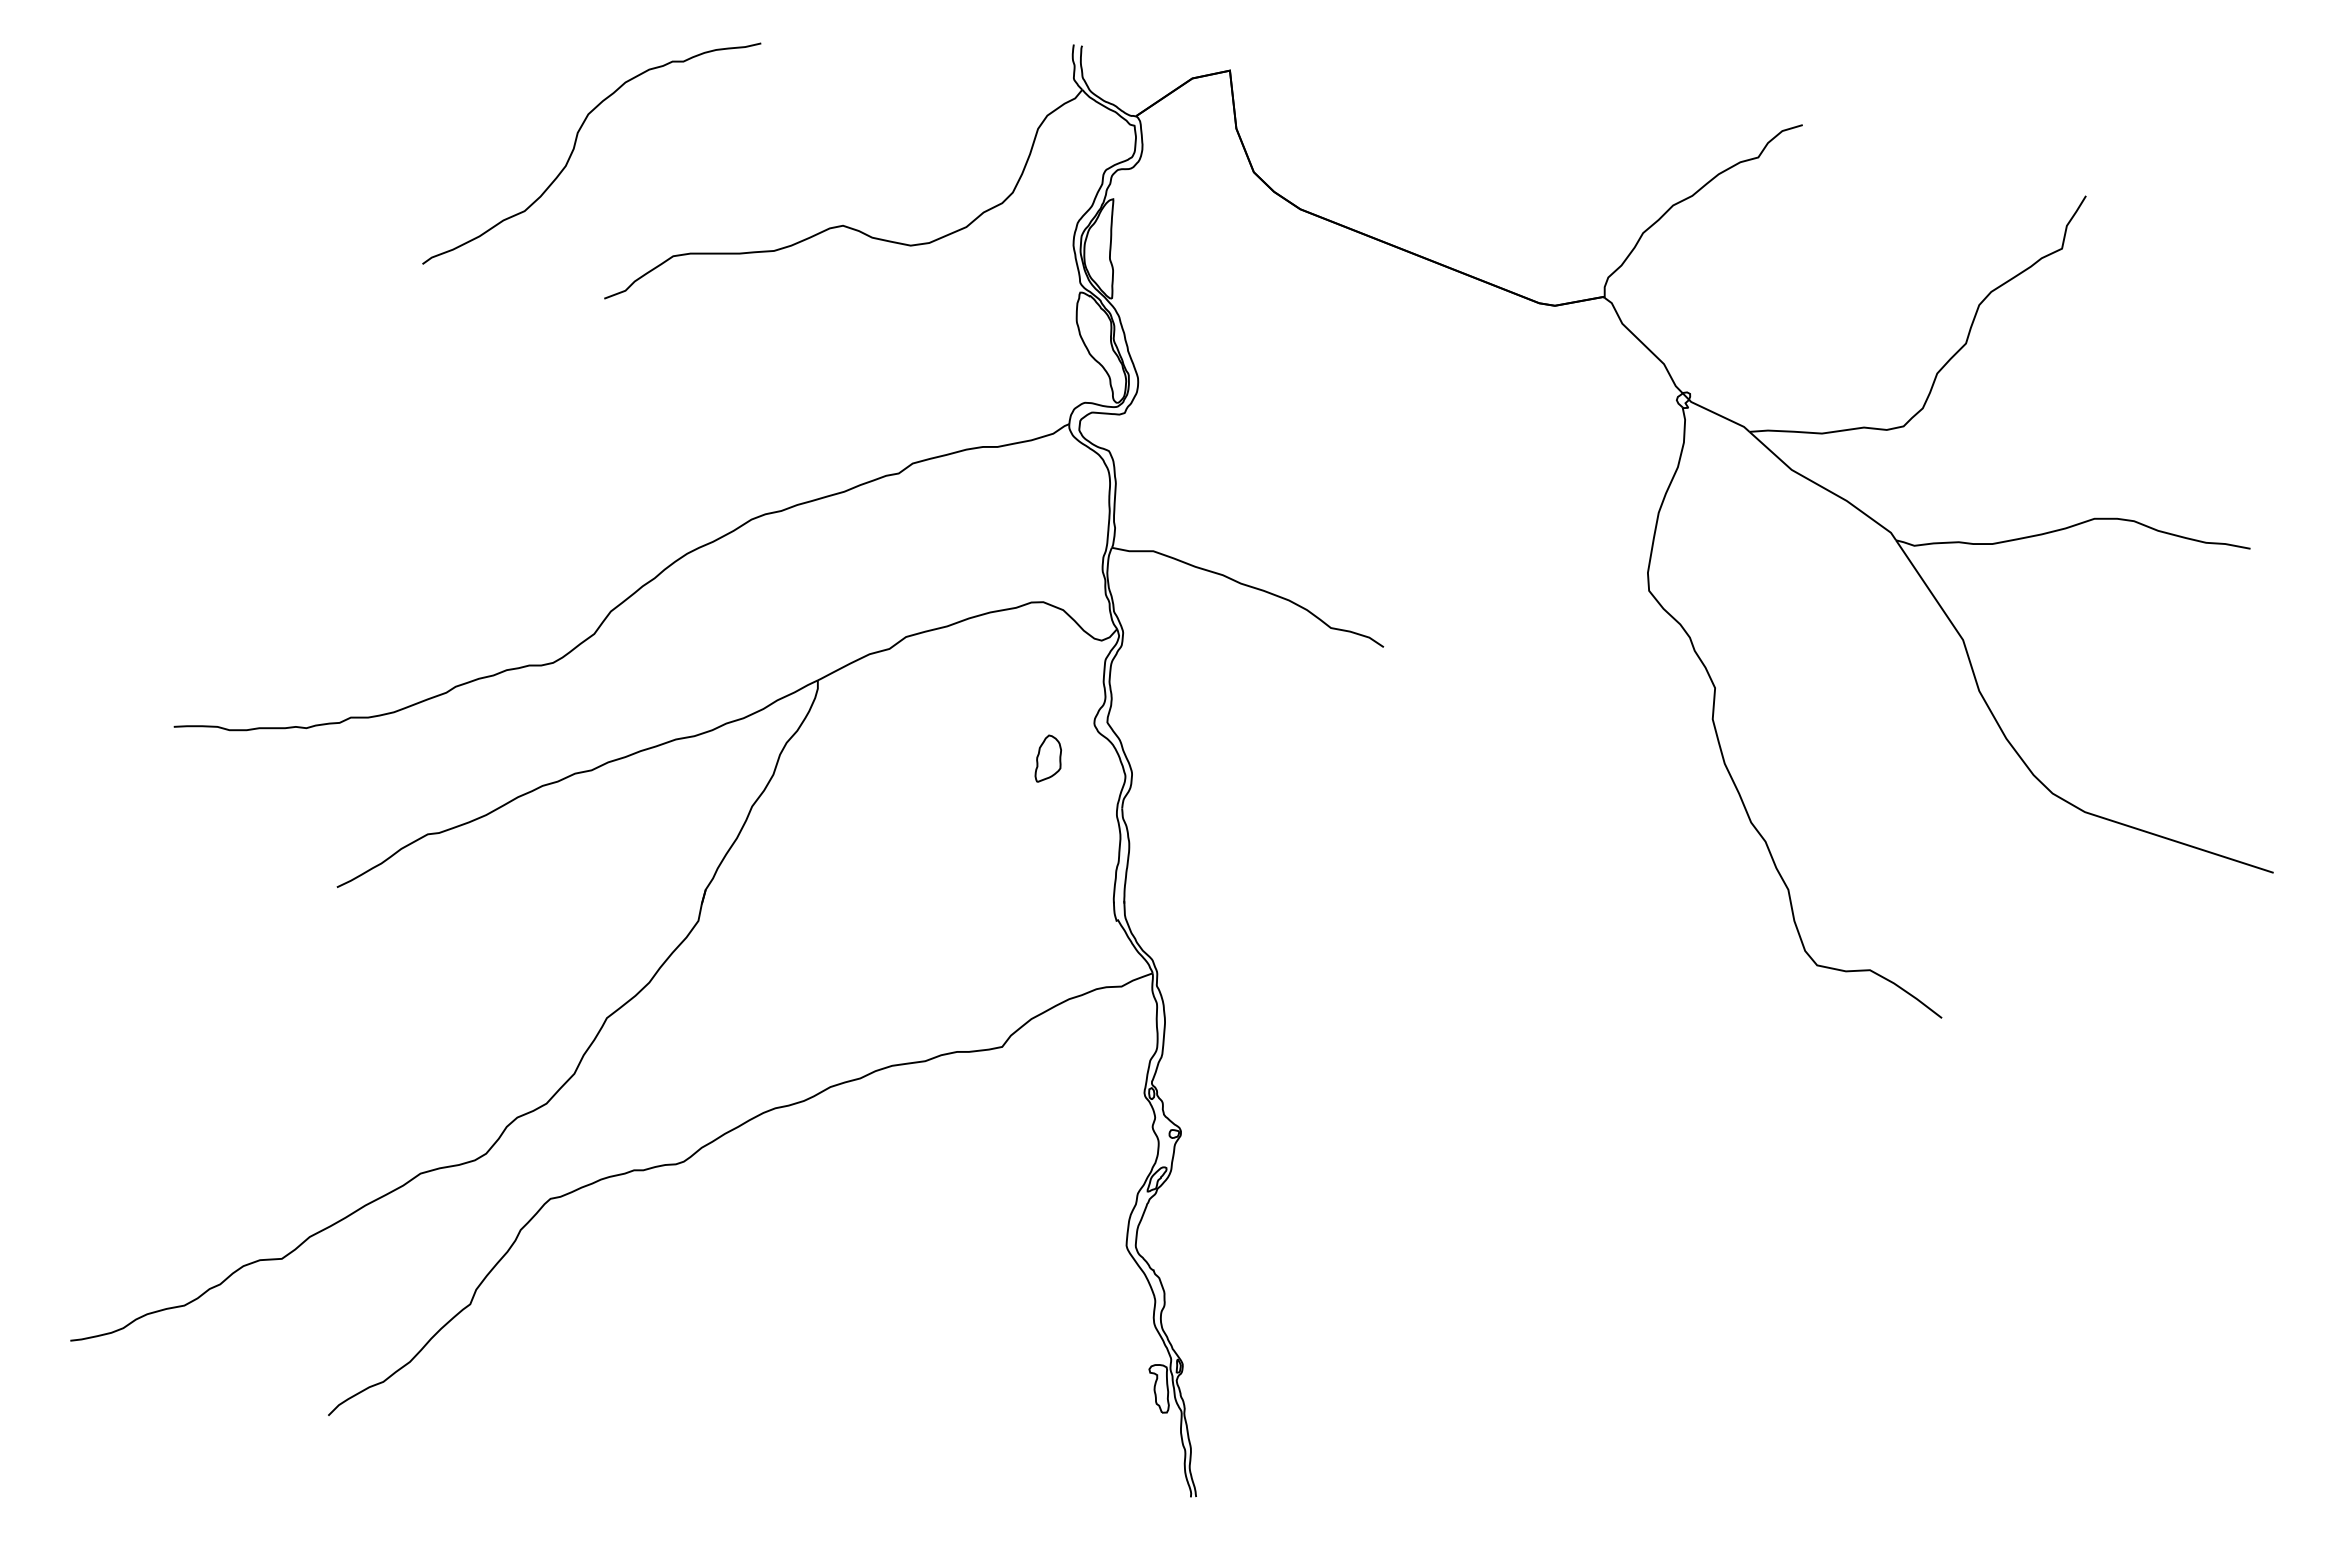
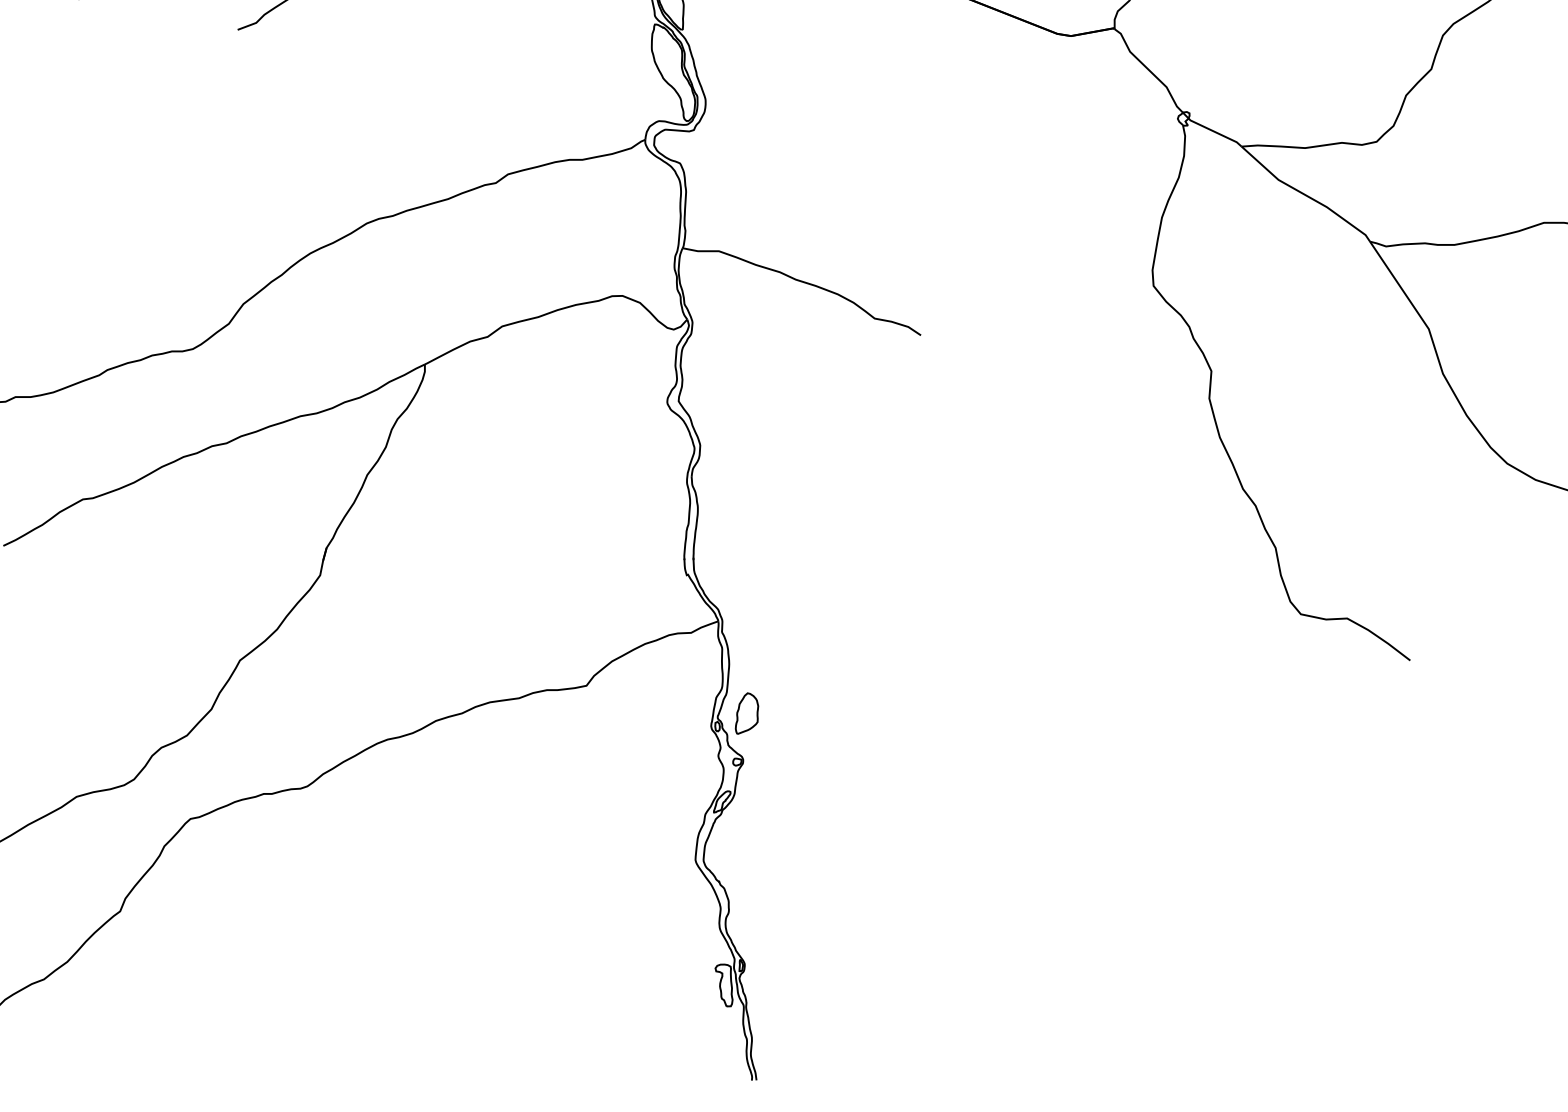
part: (1047, 758) -> (746, 713), moved

